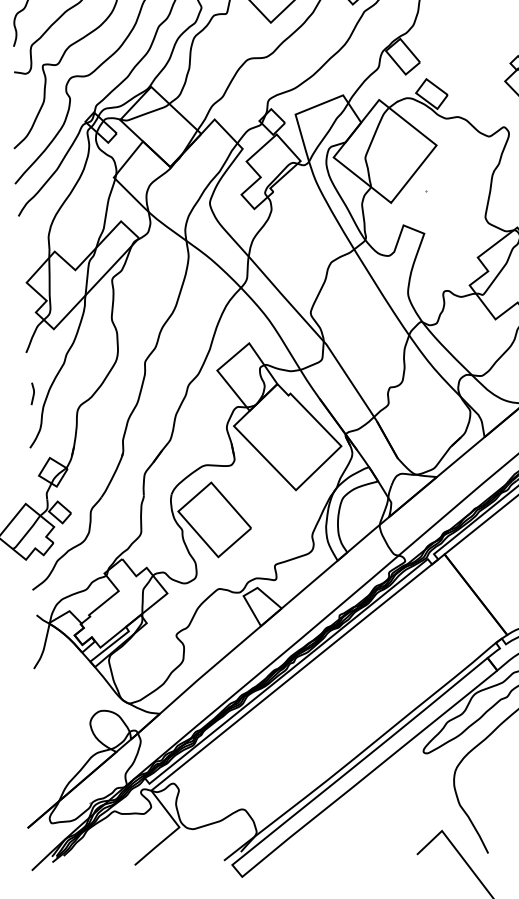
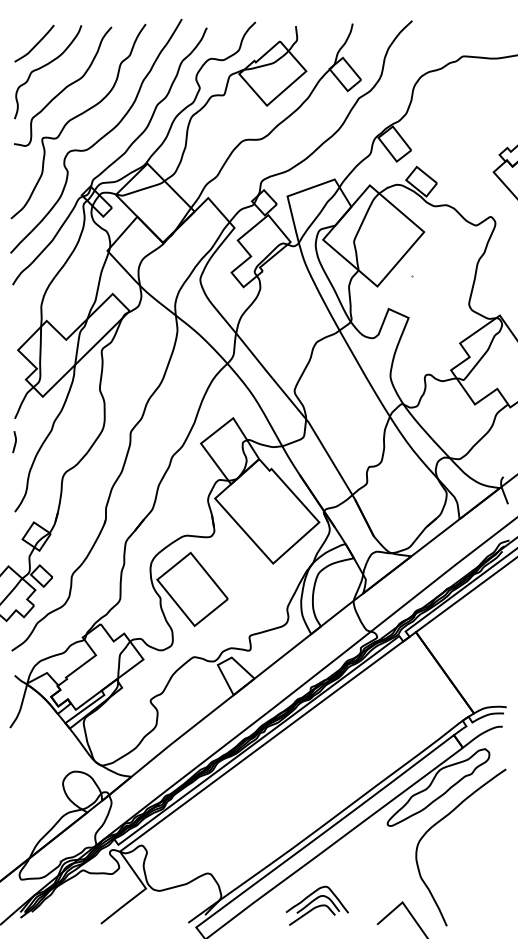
line: (32, 394) -> (14, 442), moved
part: (354, 837) -> (316, 905), added

